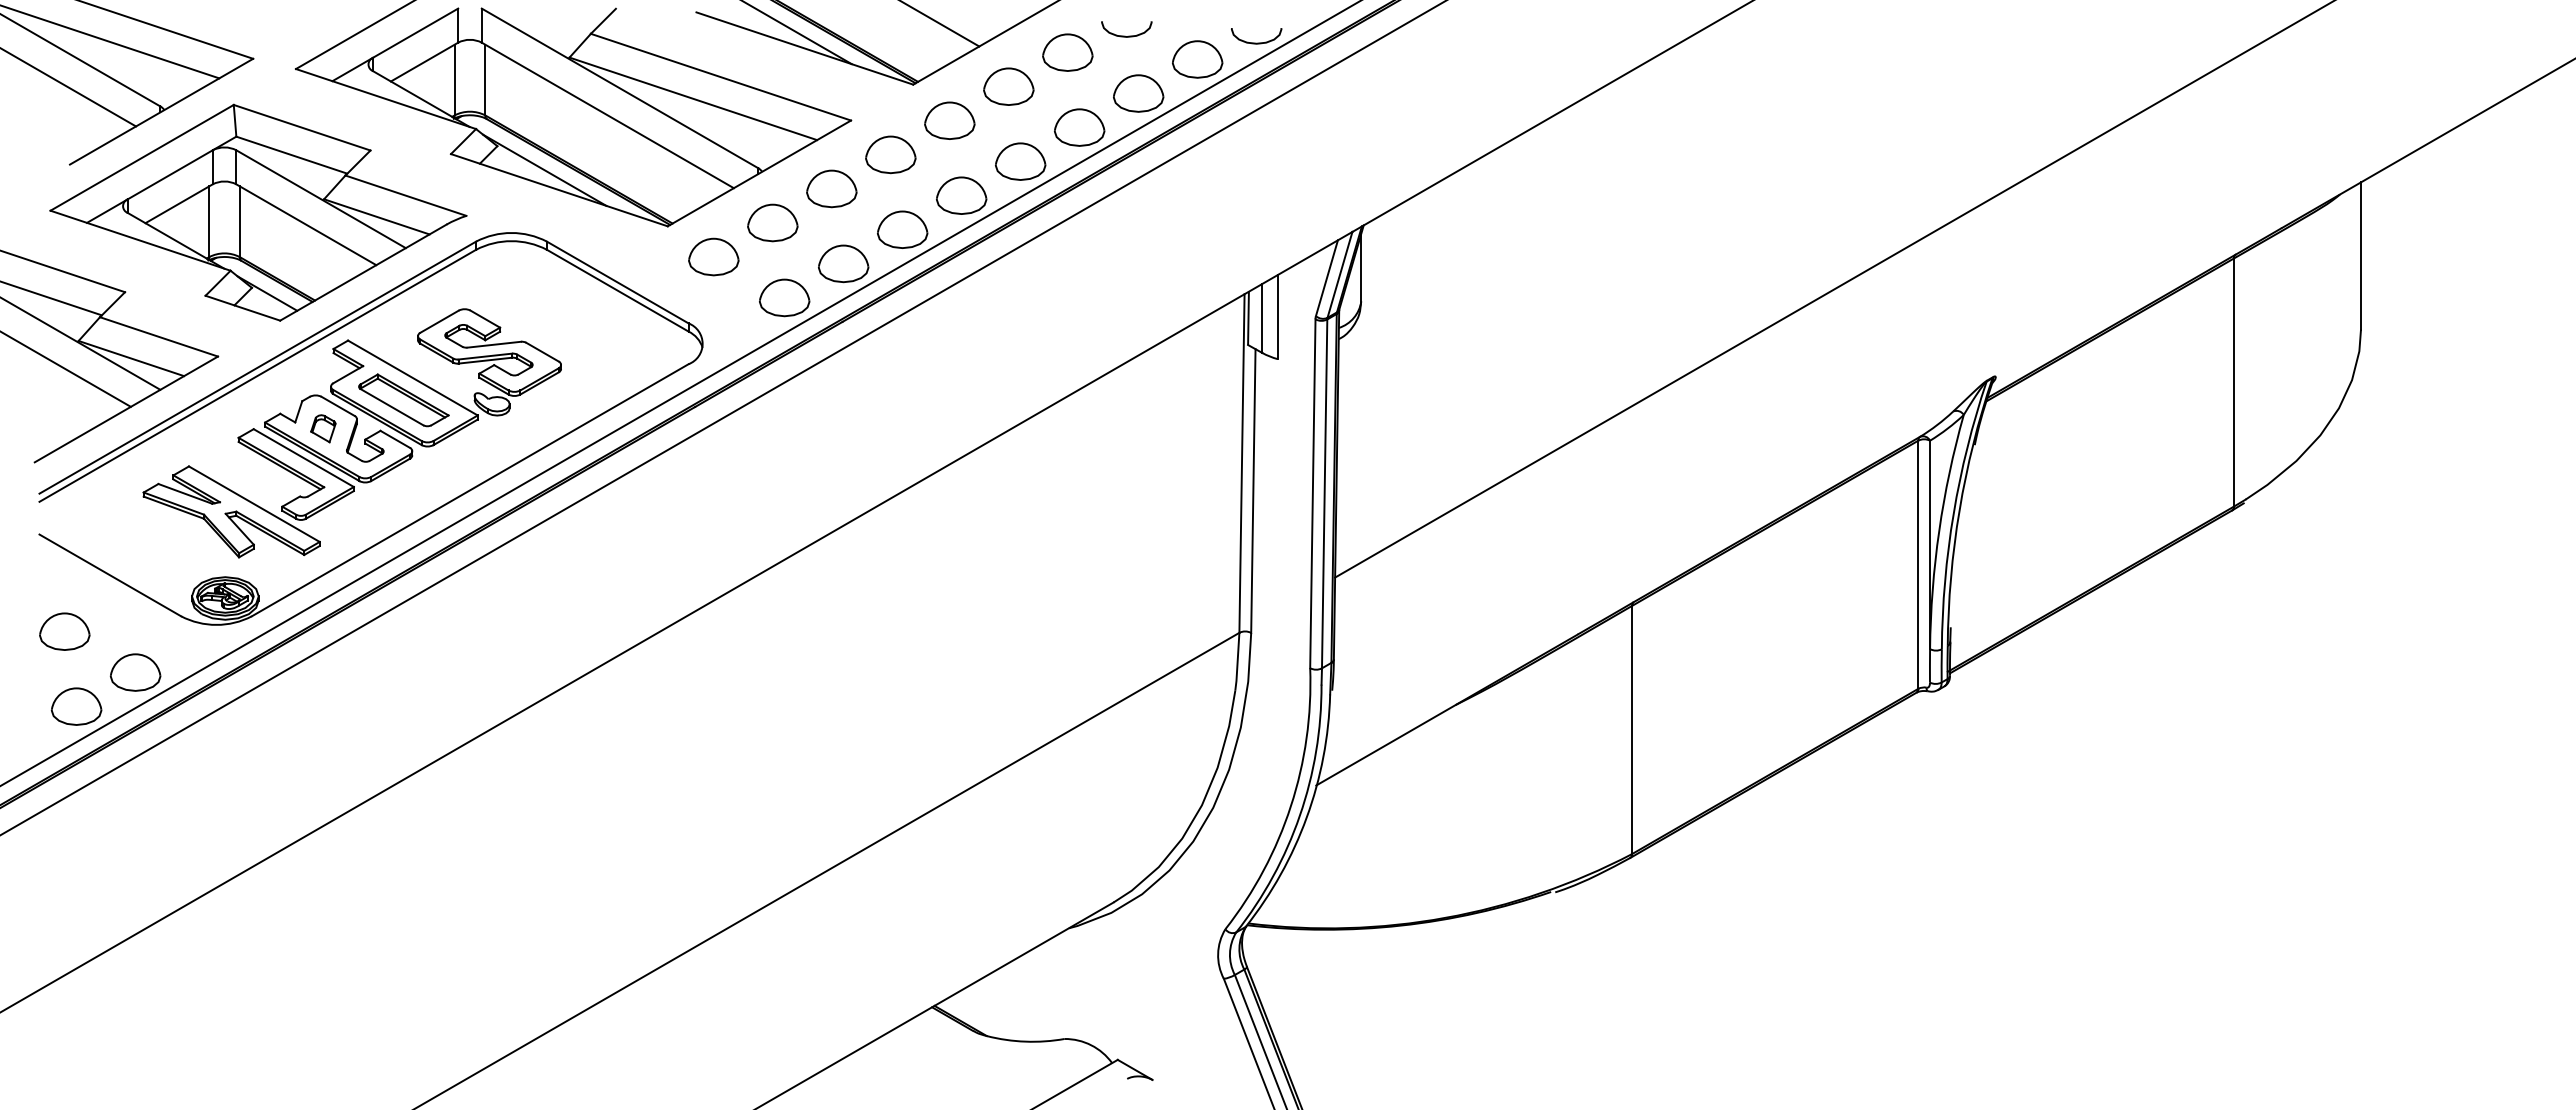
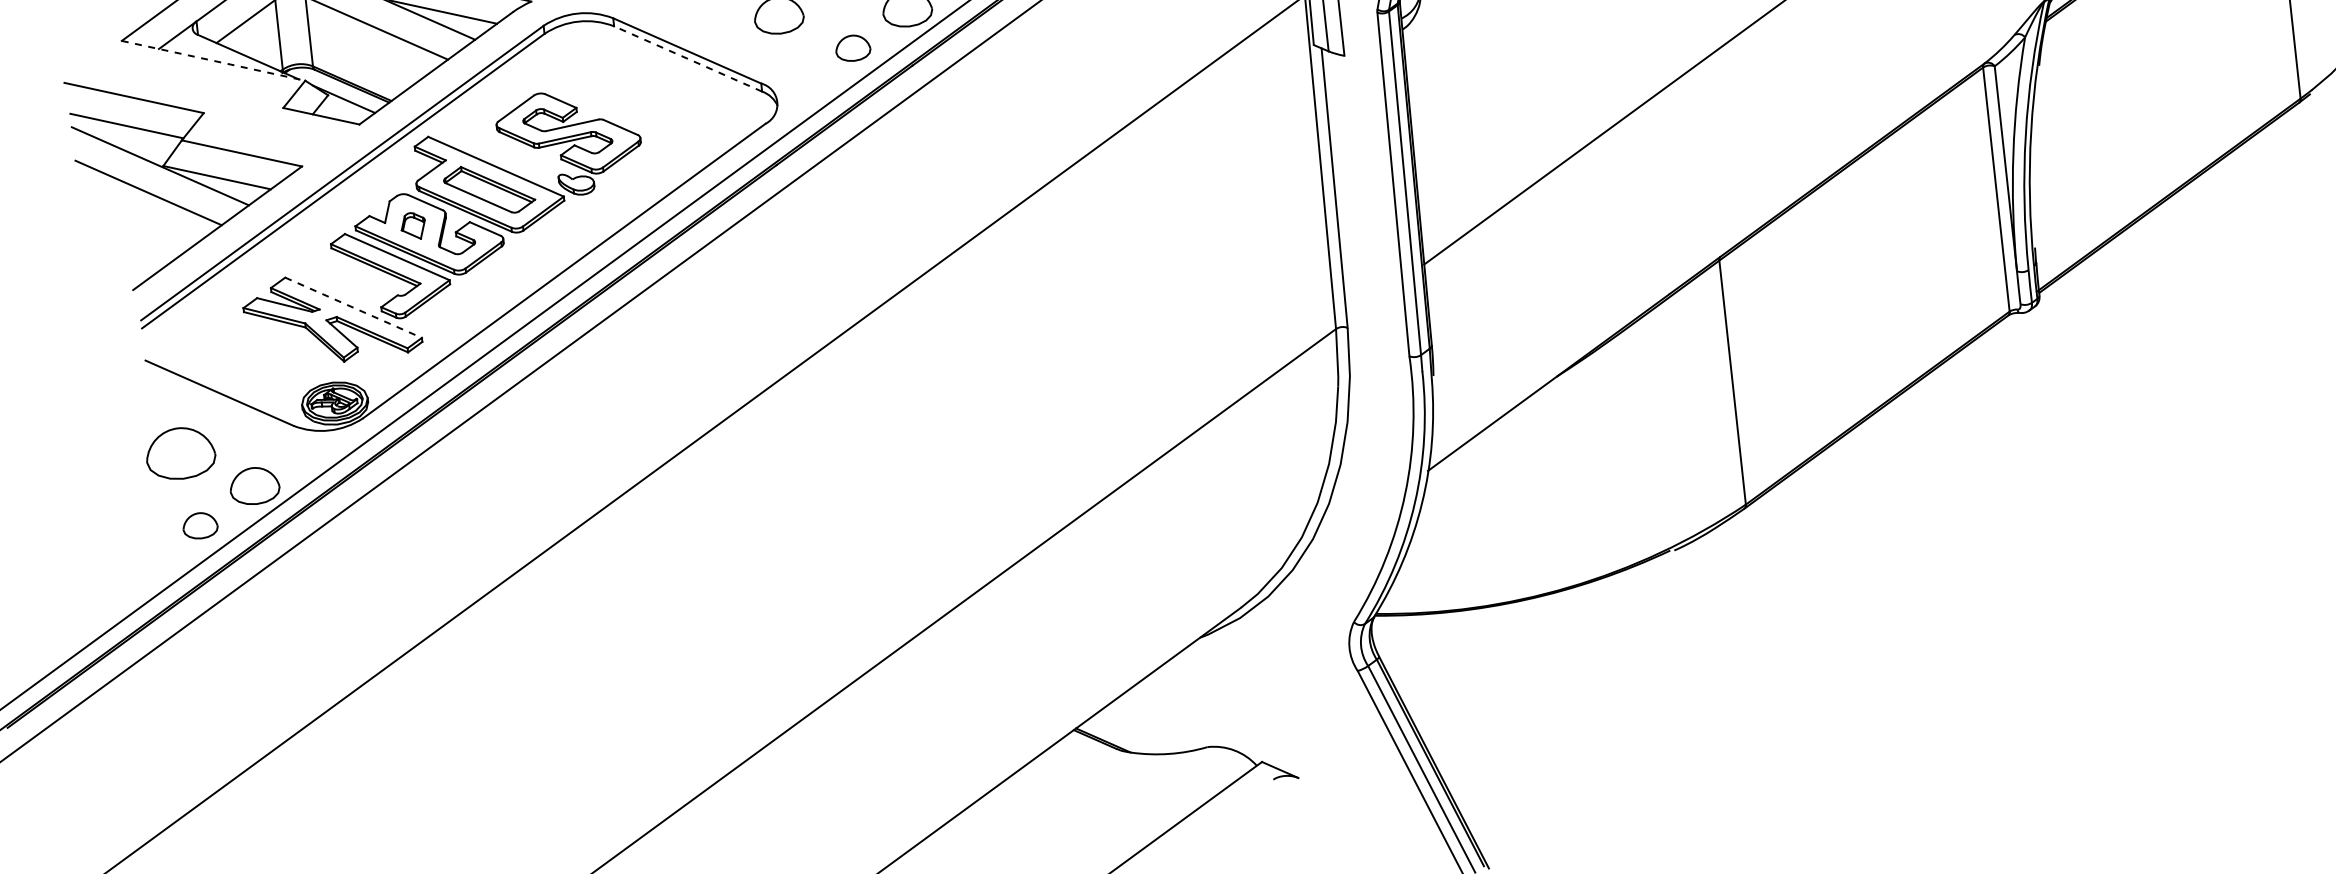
line: (140, 240) -> (213, 60), solid -> dashed
line: (617, 290) -> (687, 58), solid -> dashed
part: (784, 297) -> (852, 47), size x0.7
line: (254, 504) -> (353, 308), solid -> dashed
part: (64, 631) -> (180, 453), size x1.4
part: (76, 706) -> (200, 525), size x0.7

